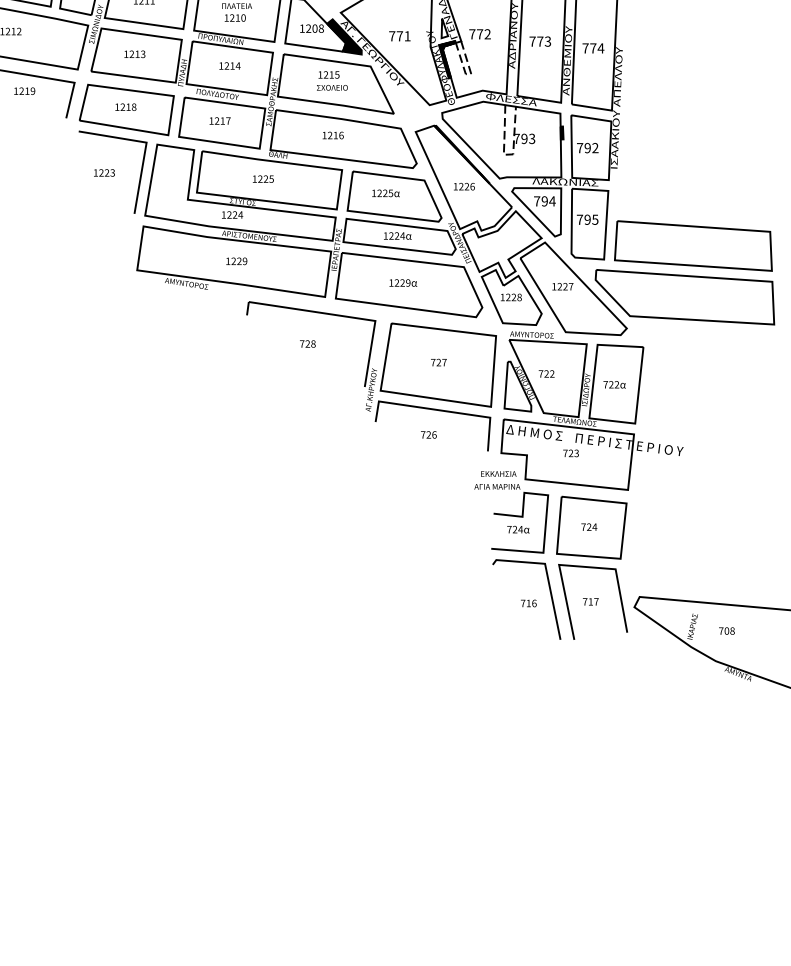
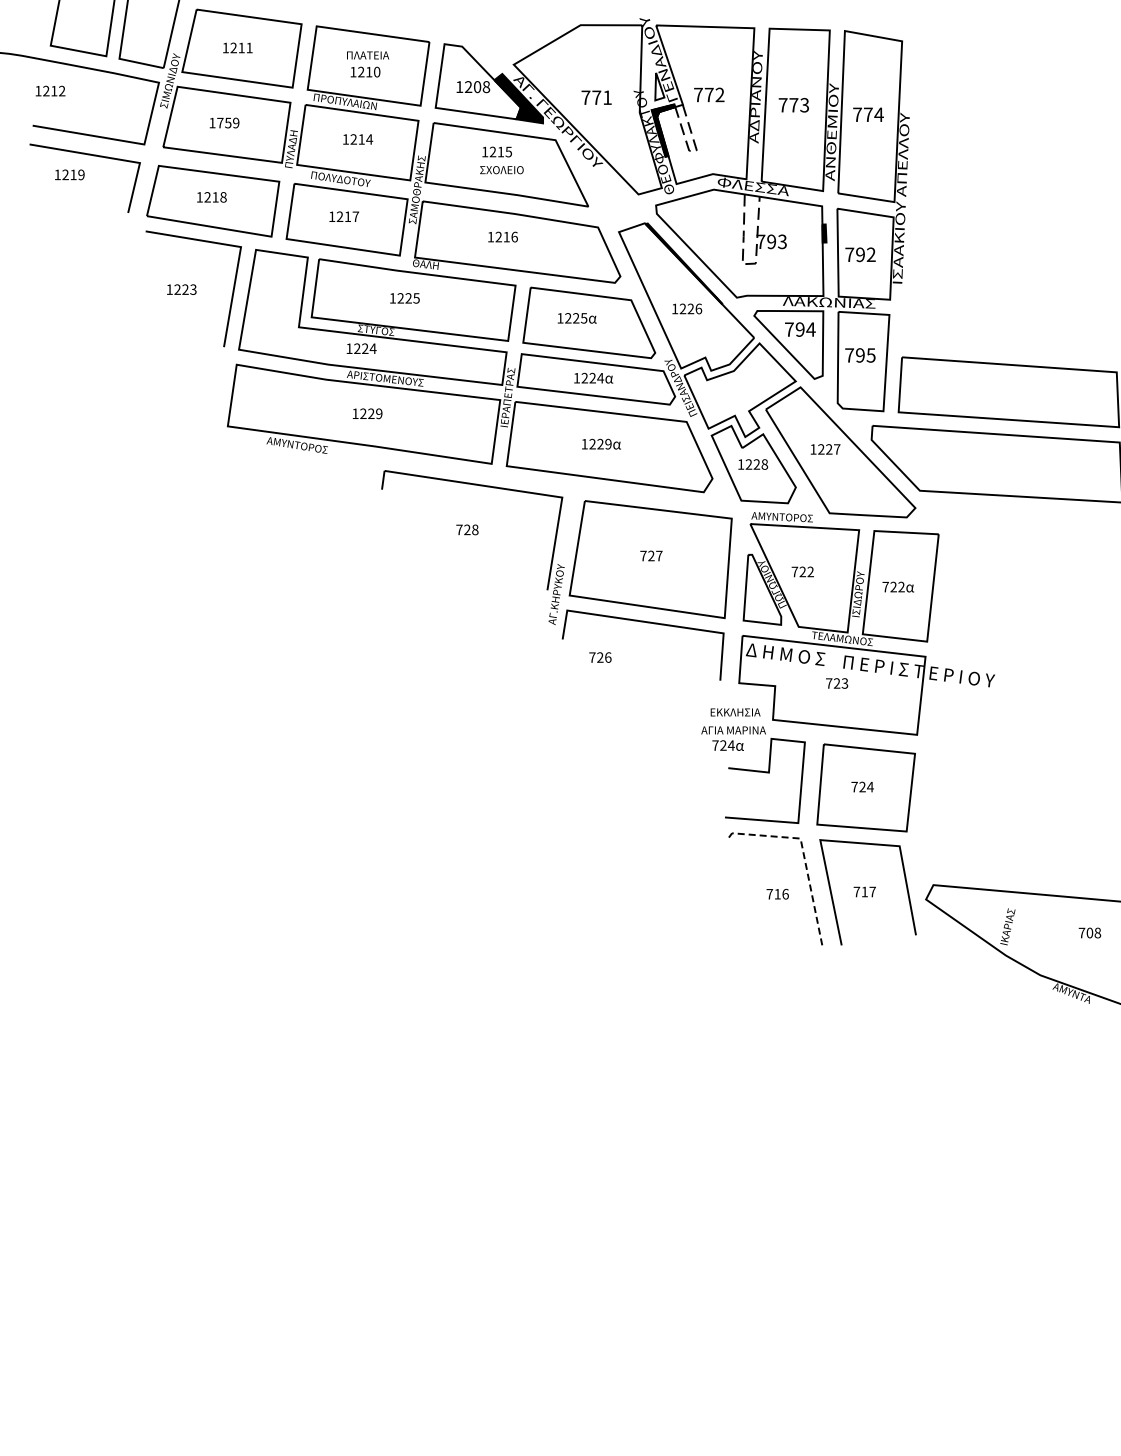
text: (137, 53) -> (228, 122), 1213 -> 1759
text: (428, 434) -> (600, 657), moved
text: (517, 529) -> (727, 745), moved
line: (547, 573) -> (803, 852), solid -> dashed
text: (726, 630) -> (1089, 932), moved

